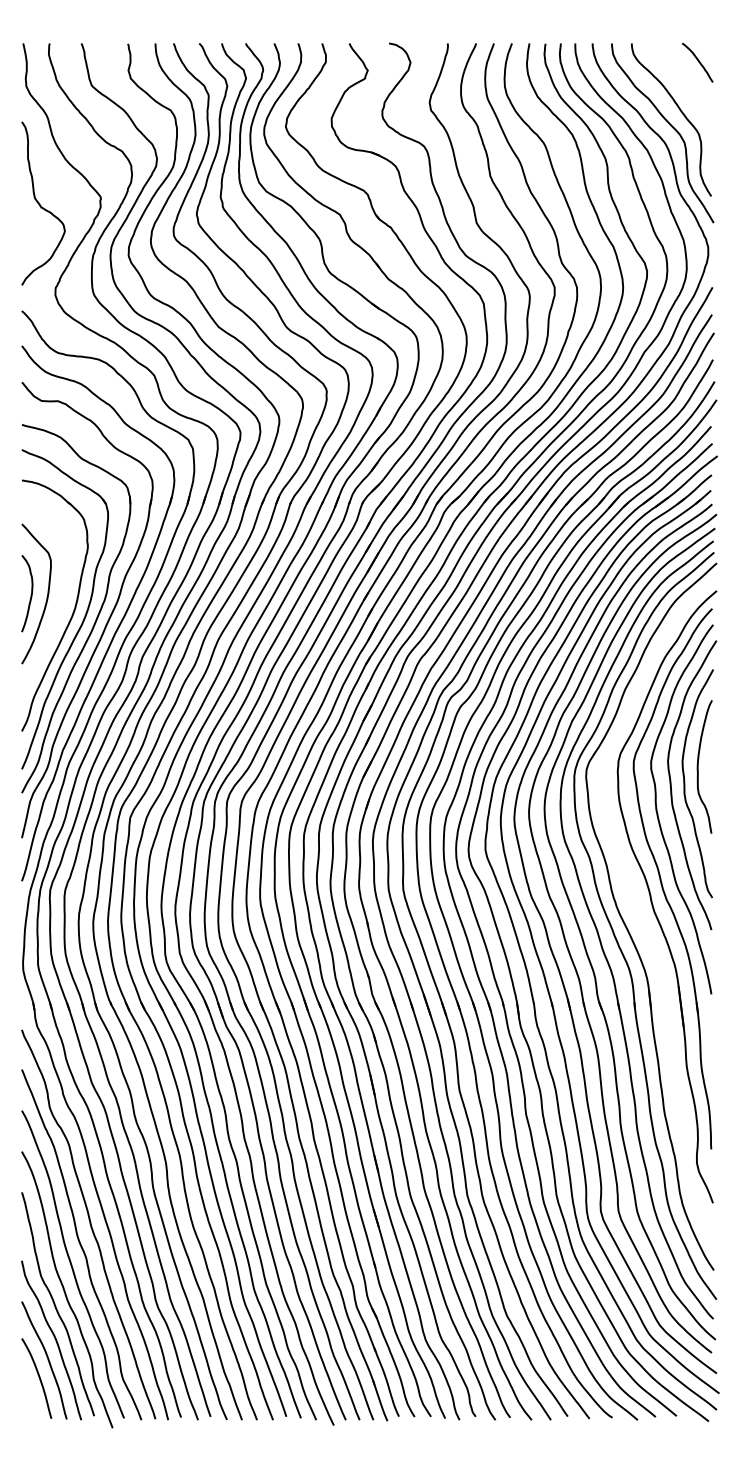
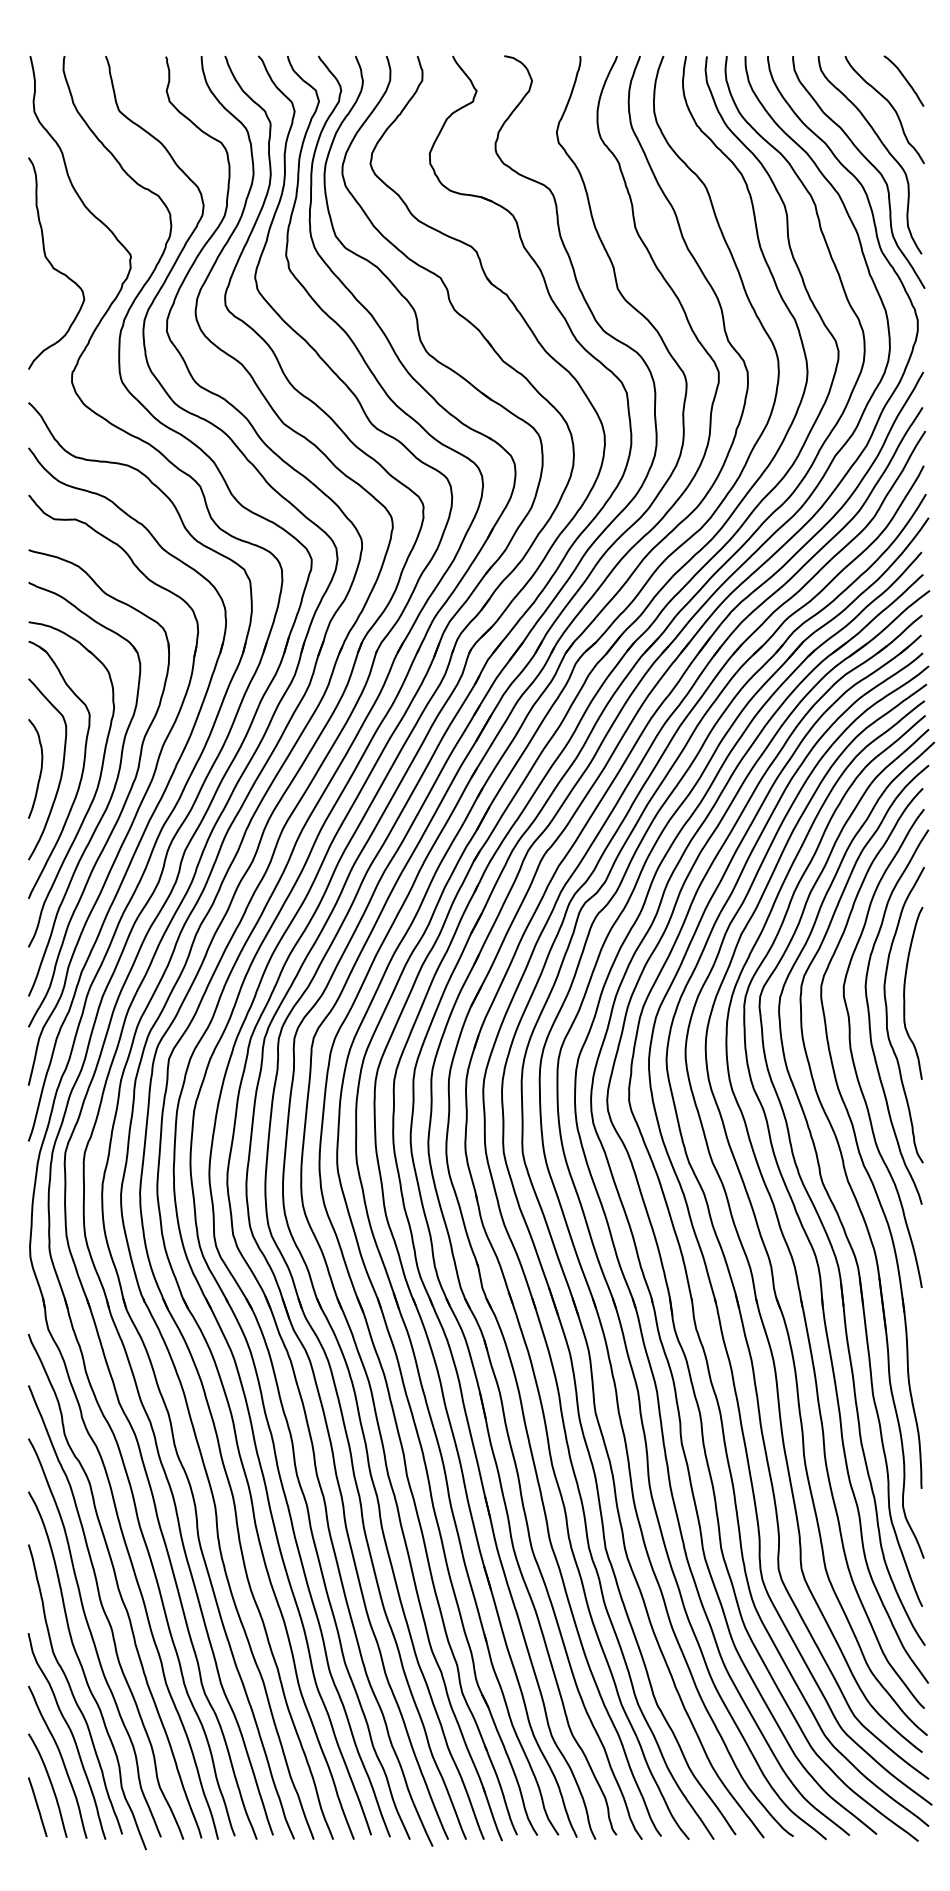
curve: (687, 83) -> (891, 107), added
part: (62, 596) -> (81, 772), added
part: (637, 917) -> (826, 1188), added
line: (28, 1395) -> (37, 1807), added

